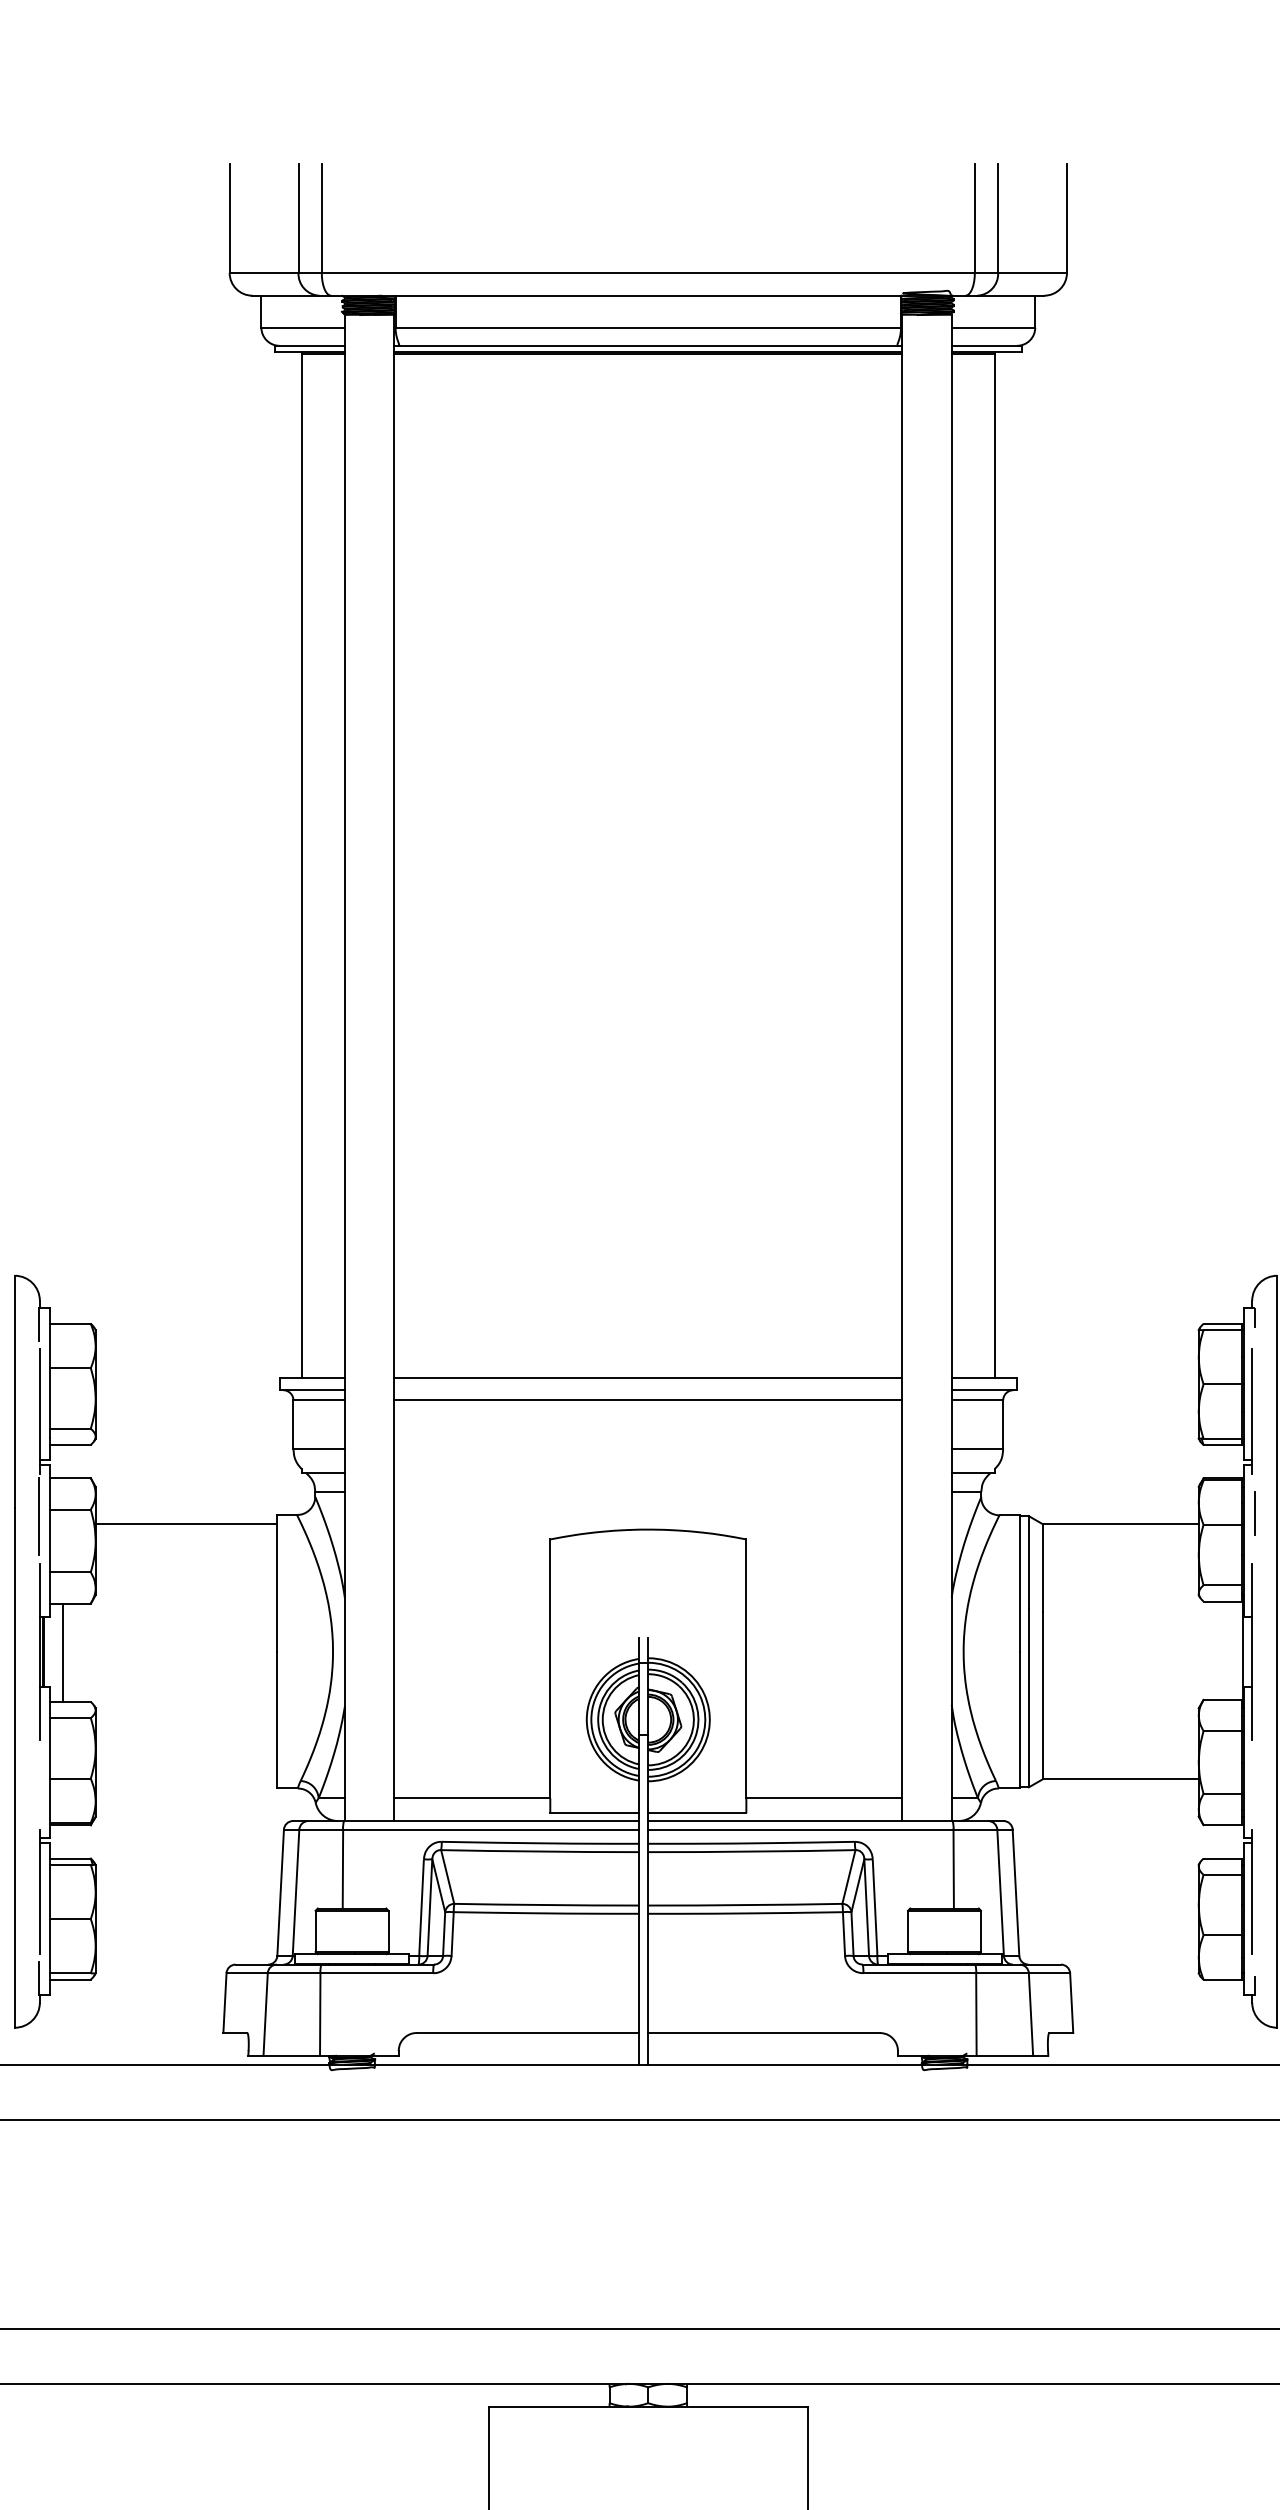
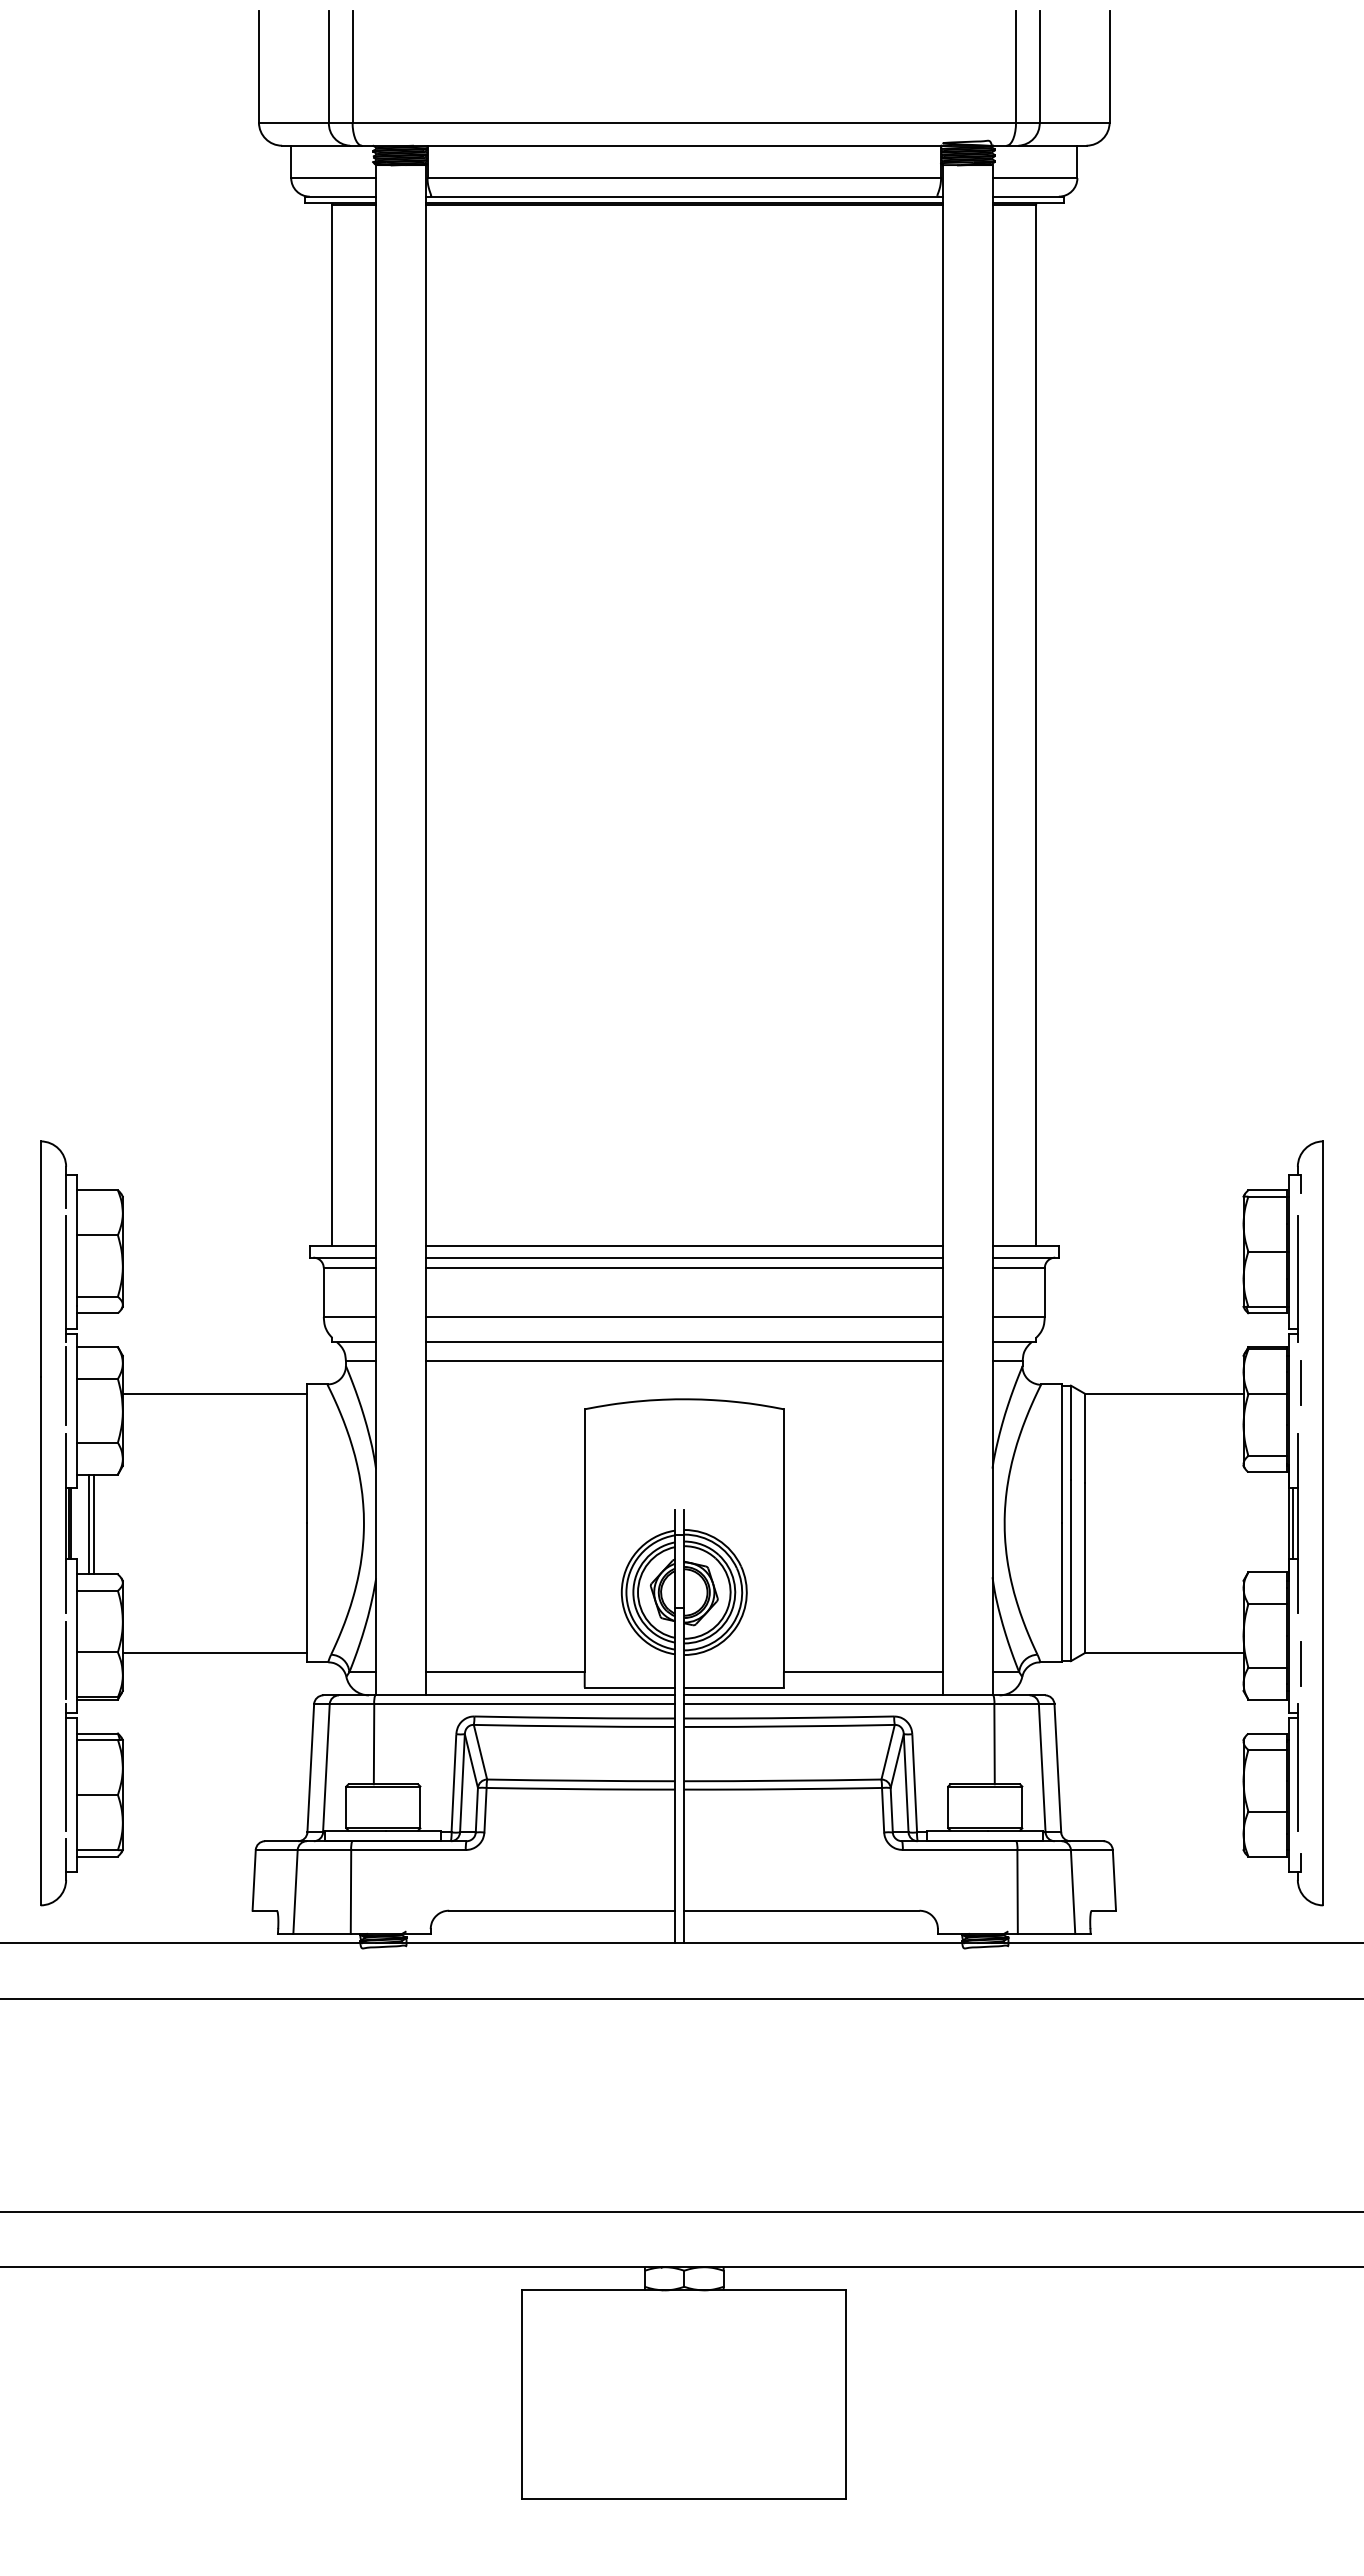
line: (648, 1390) -> (684, 1257), added
line: (648, 1449) -> (684, 1317), added
line: (648, 1473) -> (684, 1342), added
line: (648, 1491) -> (684, 1360), added
line: (1247, 1651) -> (1293, 1523), added
line: (66, 1652) -> (93, 1524), added
line: (185, 1779) -> (214, 1653), added
line: (39, 1786) -> (65, 1660), added
line: (1254, 1789) -> (1300, 1663), added

